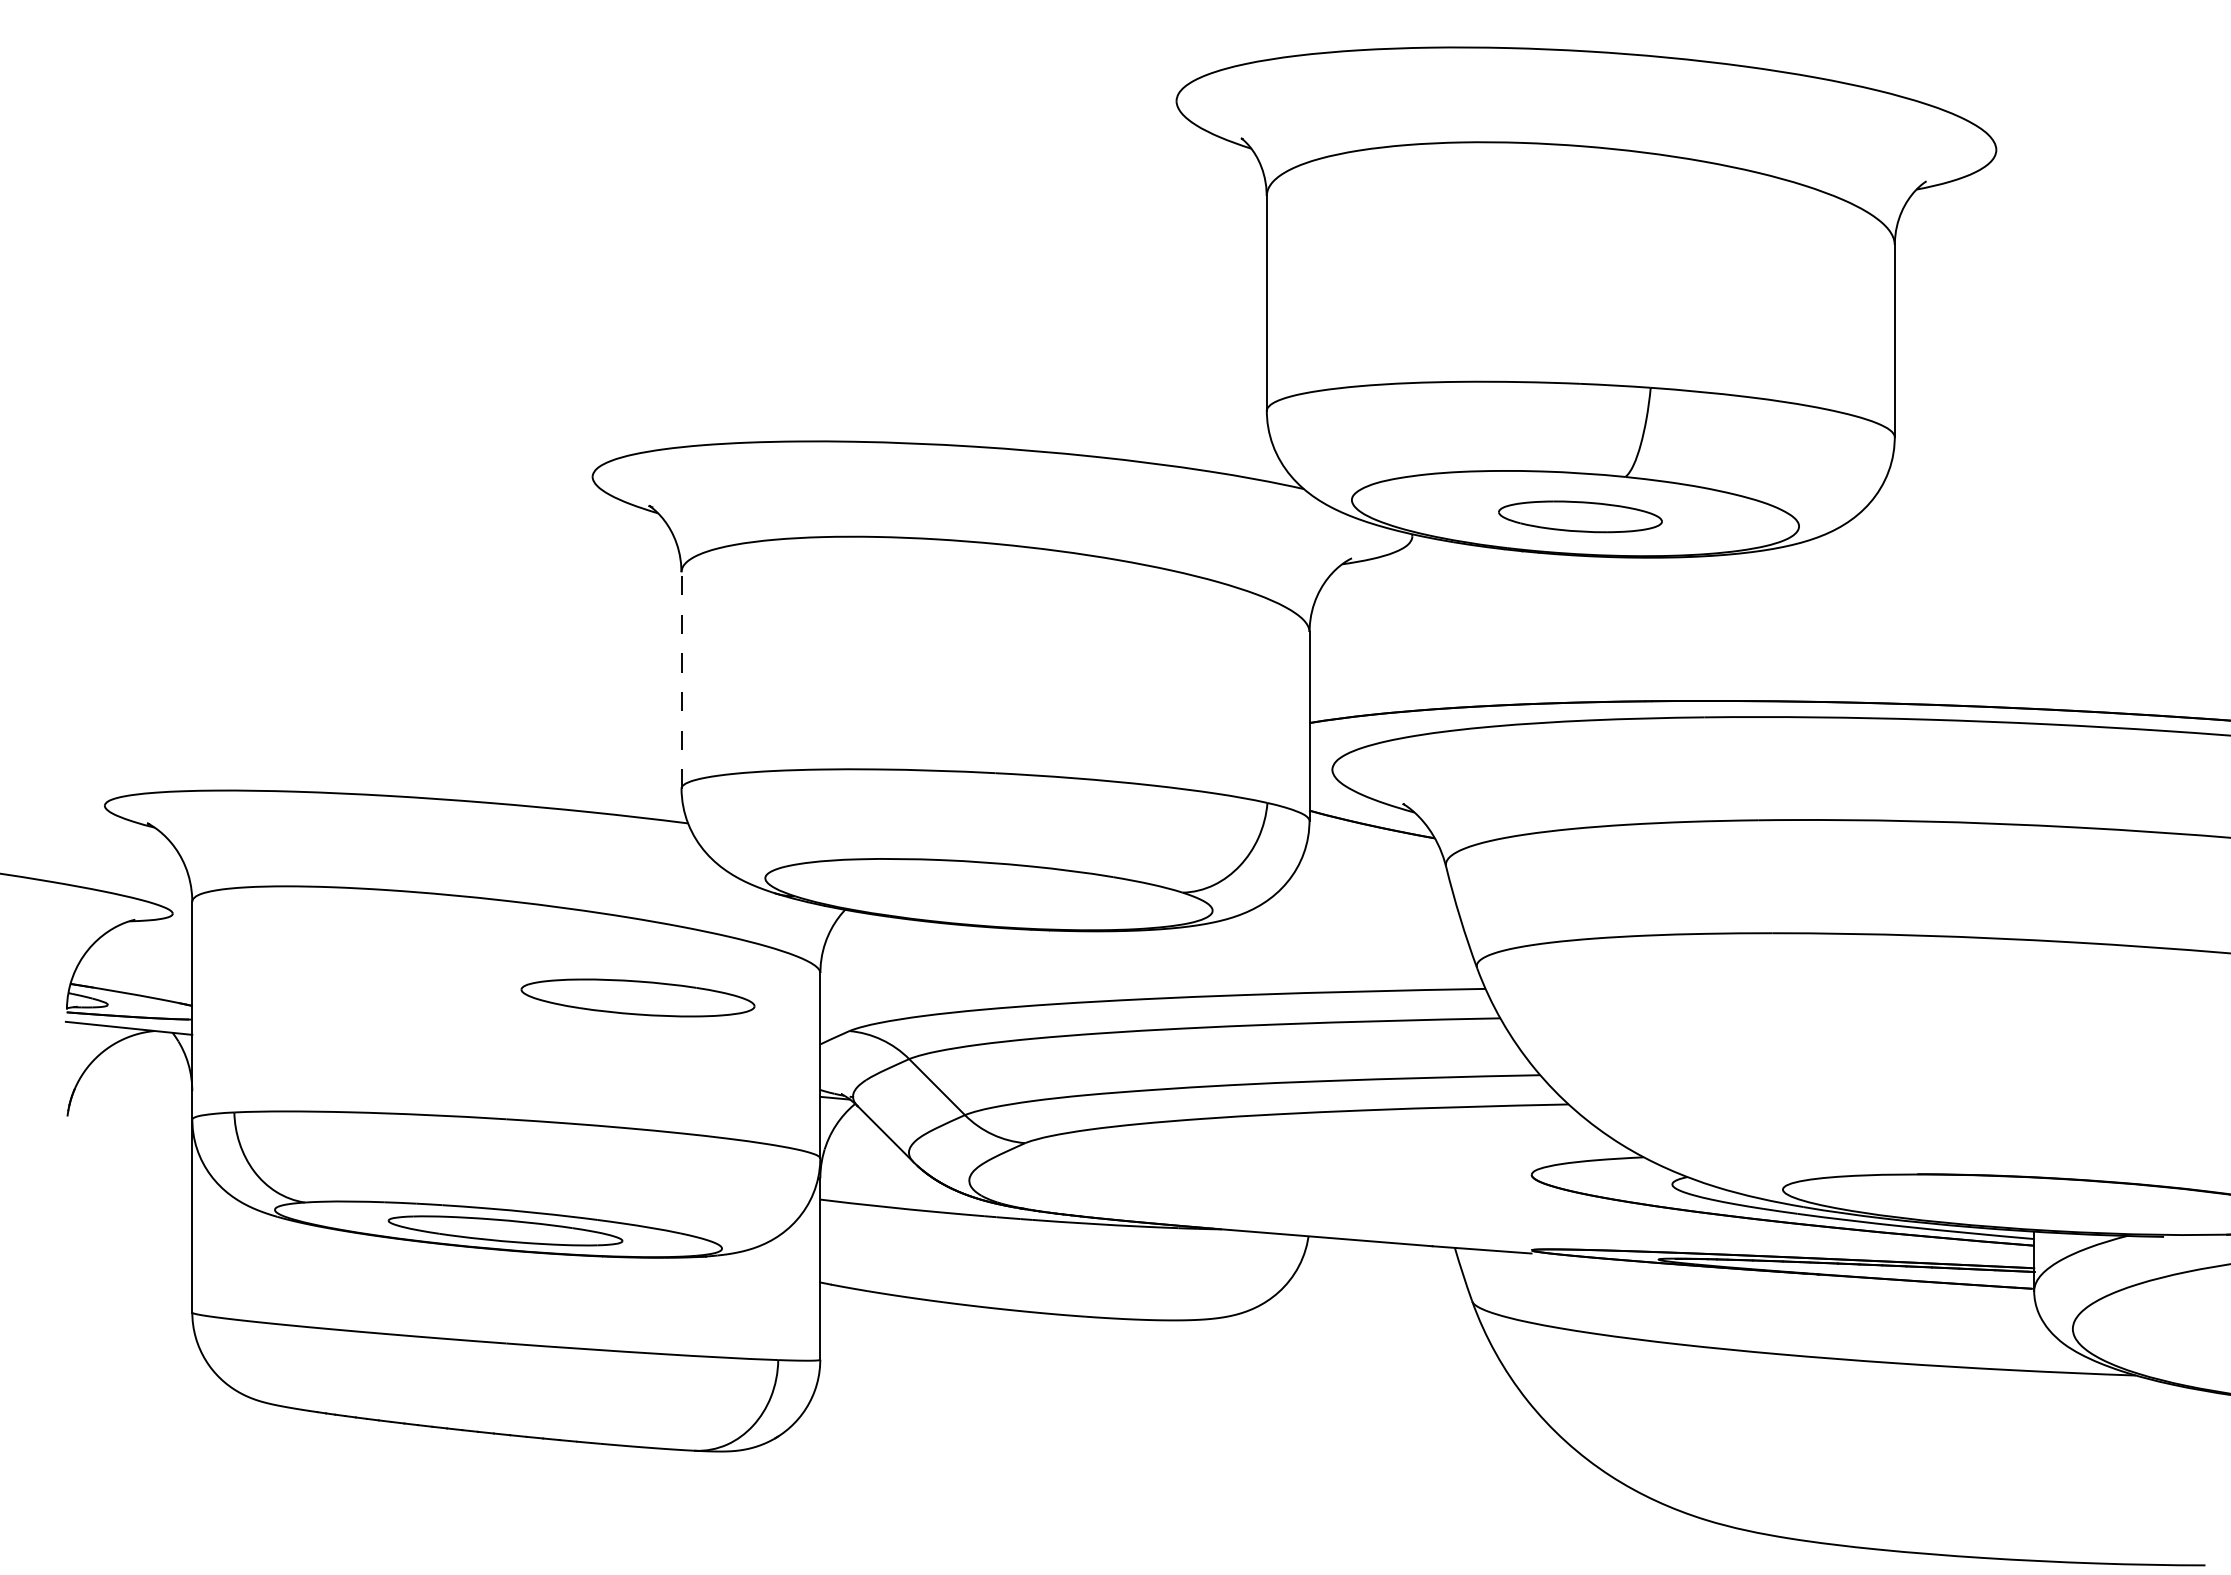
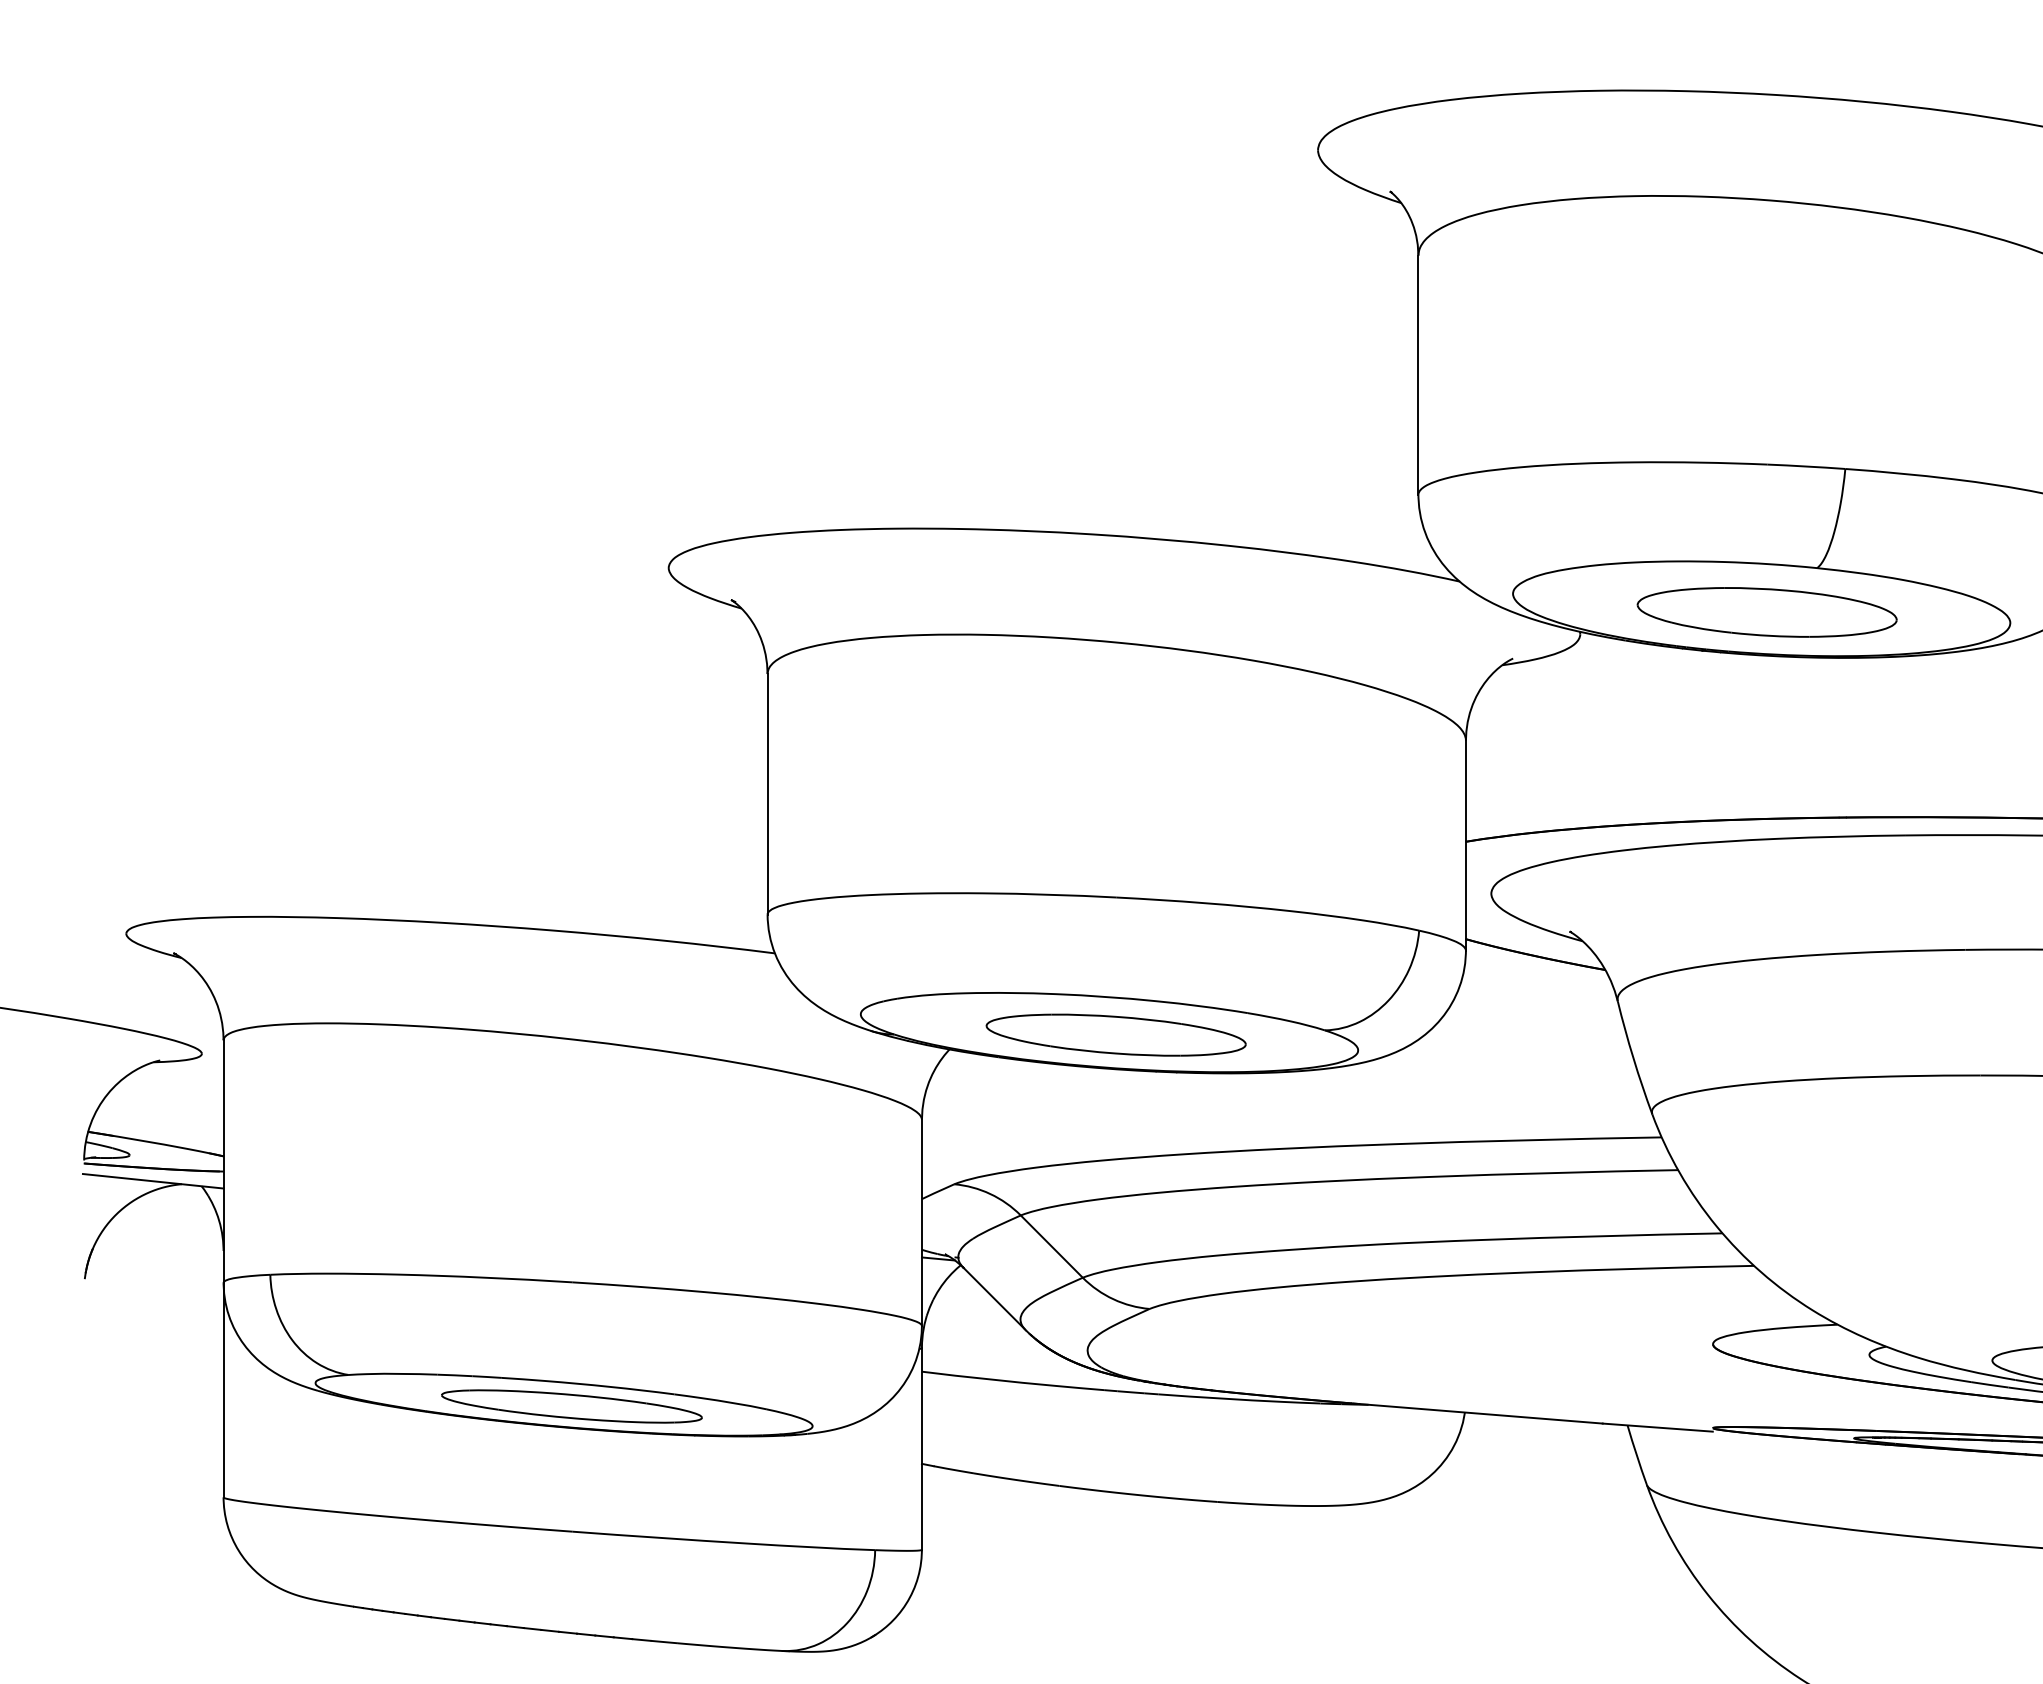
part: (1580, 516) -> (1767, 612), size x1.43
line: (681, 679) -> (767, 793), dashed -> solid
part: (637, 997) -> (1115, 1034), moved

